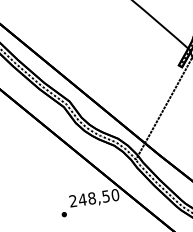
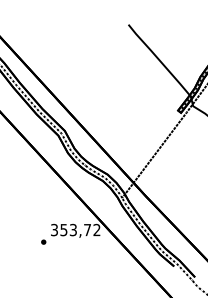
text: (94, 198) -> (75, 230), 248,50 -> 353,72

